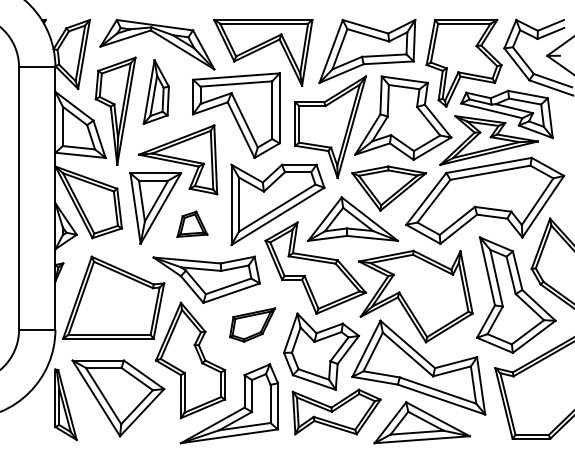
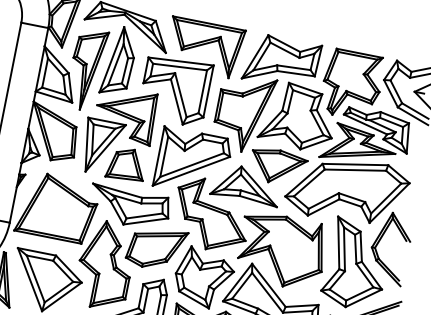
part: (156, 91) -> (119, 60), size x1.43
part: (192, 224) -> (126, 164), size x1.67
part: (252, 324) -> (156, 247), size x1.67

